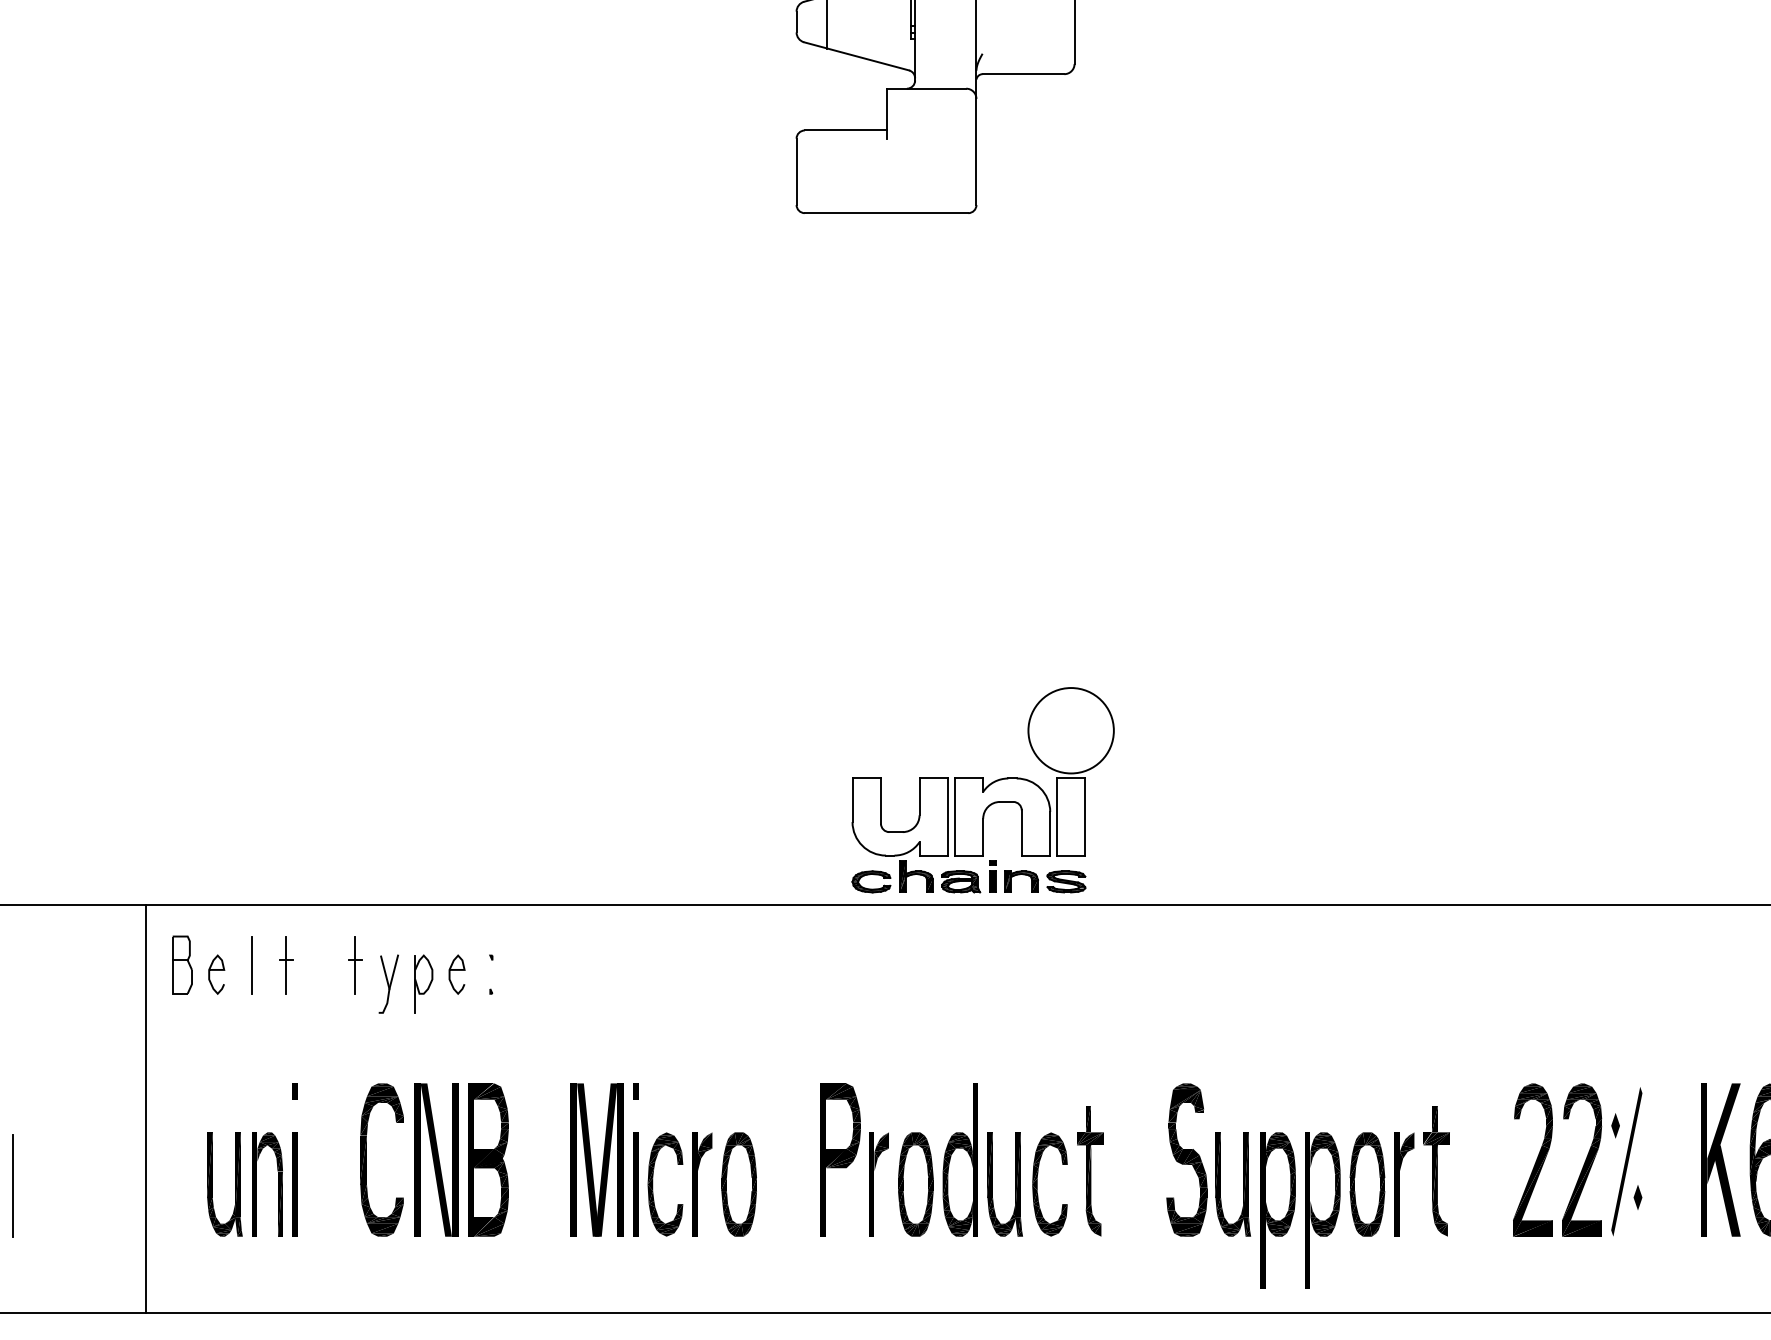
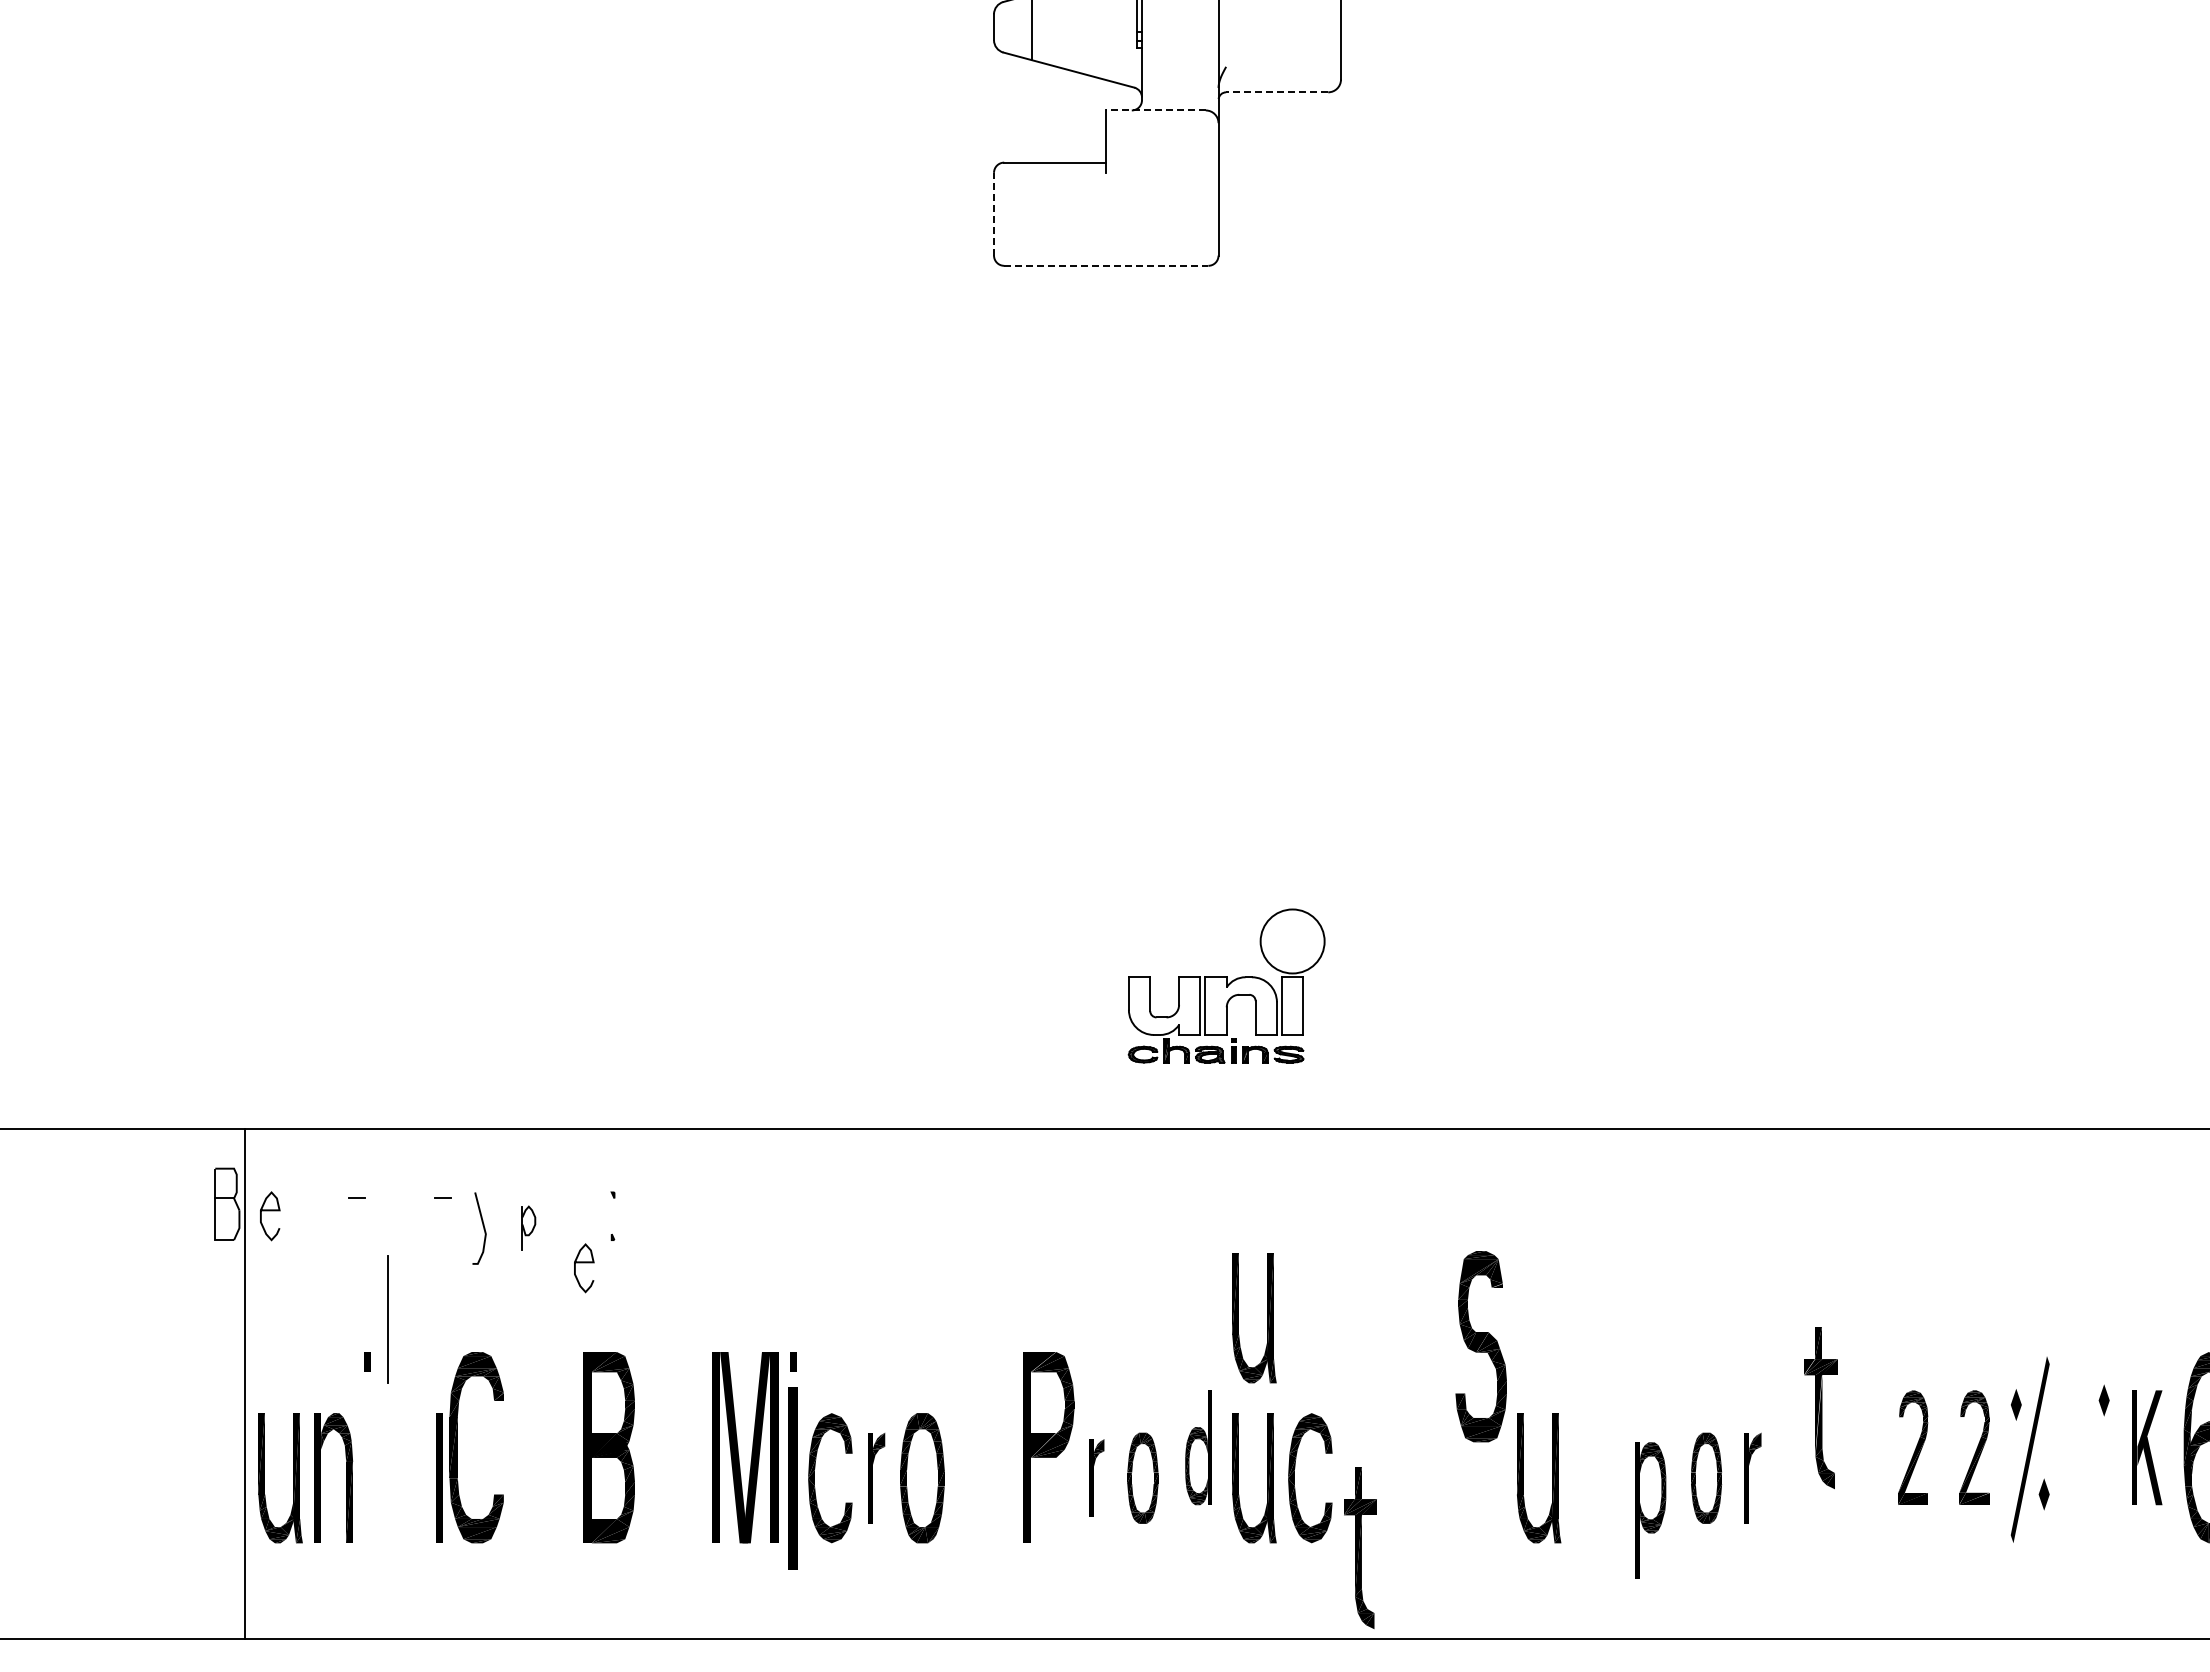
line: (1022, 74) -> (1276, 92), solid -> dashed
line: (926, 88) -> (1156, 110), solid -> dashed
line: (796, 171) -> (994, 213), solid -> dashed
line: (886, 212) -> (1106, 265), solid -> dashed
part: (982, 789) -> (1226, 985), size x0.6
line: (252, 965) -> (314, 1204), removed
line: (286, 965) -> (357, 1204), removed
line: (355, 965) -> (443, 1204), removed
curve: (457, 970) -> (584, 1263), moved
line: (393, 972) -> (490, 1213), removed
part: (423, 983) -> (528, 1227), size x0.6
part: (1015, 1056) -> (1267, 1318), added
line: (145, 1108) -> (244, 1383), moved
part: (1685, 1122) -> (2103, 1400), added
part: (435, 1159) -> (543, 1447), removed
part: (960, 1159) -> (1198, 1447), size x0.6
part: (1186, 1159) -> (1480, 1346), moved
part: (1533, 1159) -> (1913, 1447), size x0.6
part: (1582, 1159) -> (1974, 1447), size x0.6
part: (1720, 1159) -> (2147, 1447), size x0.6
part: (1090, 1171) -> (1360, 1548), moved
part: (1436, 1171) -> (1820, 1408), moved
part: (294, 1183) -> (439, 1477), moved
part: (635, 1183) -> (793, 1477), size x1.4
part: (702, 1183) -> (876, 1477), size x0.7
part: (878, 1183) -> (1096, 1477), size x0.6
part: (1404, 1183) -> (1752, 1477), size x0.7
part: (915, 1184) -> (1142, 1478), size x0.7
part: (1367, 1184) -> (1706, 1478), size x0.7
line: (12, 1185) -> (387, 1319), moved
part: (1278, 1210) -> (1595, 1510), removed
part: (1322, 1210) -> (1650, 1510), size x0.7

